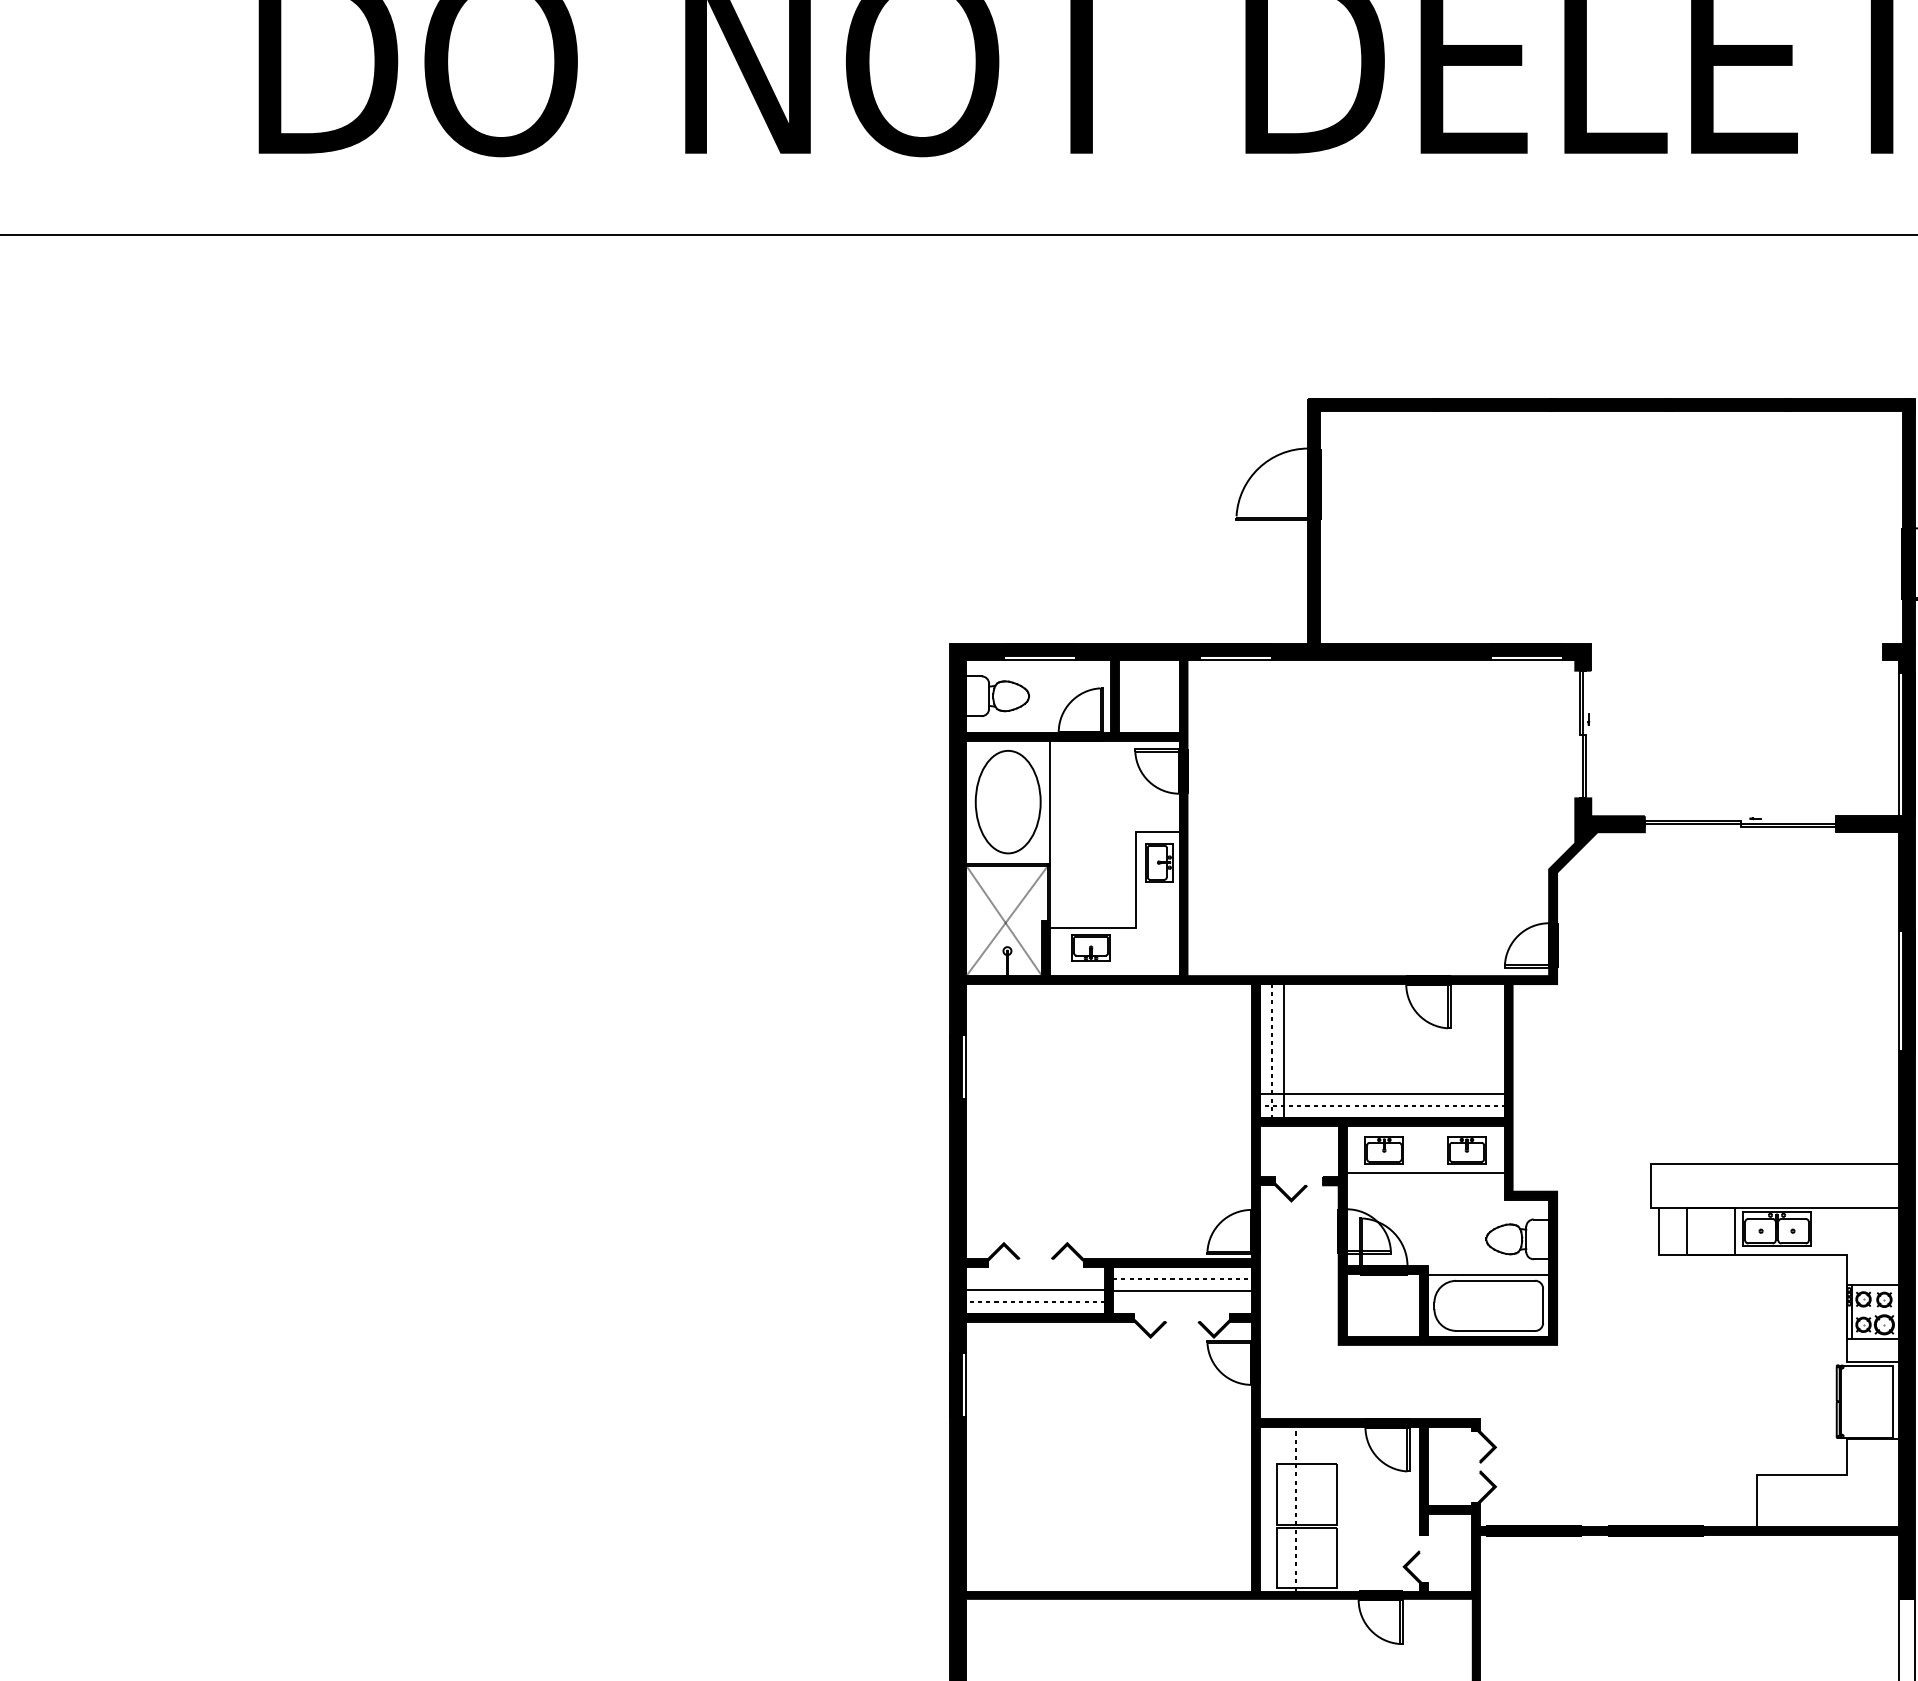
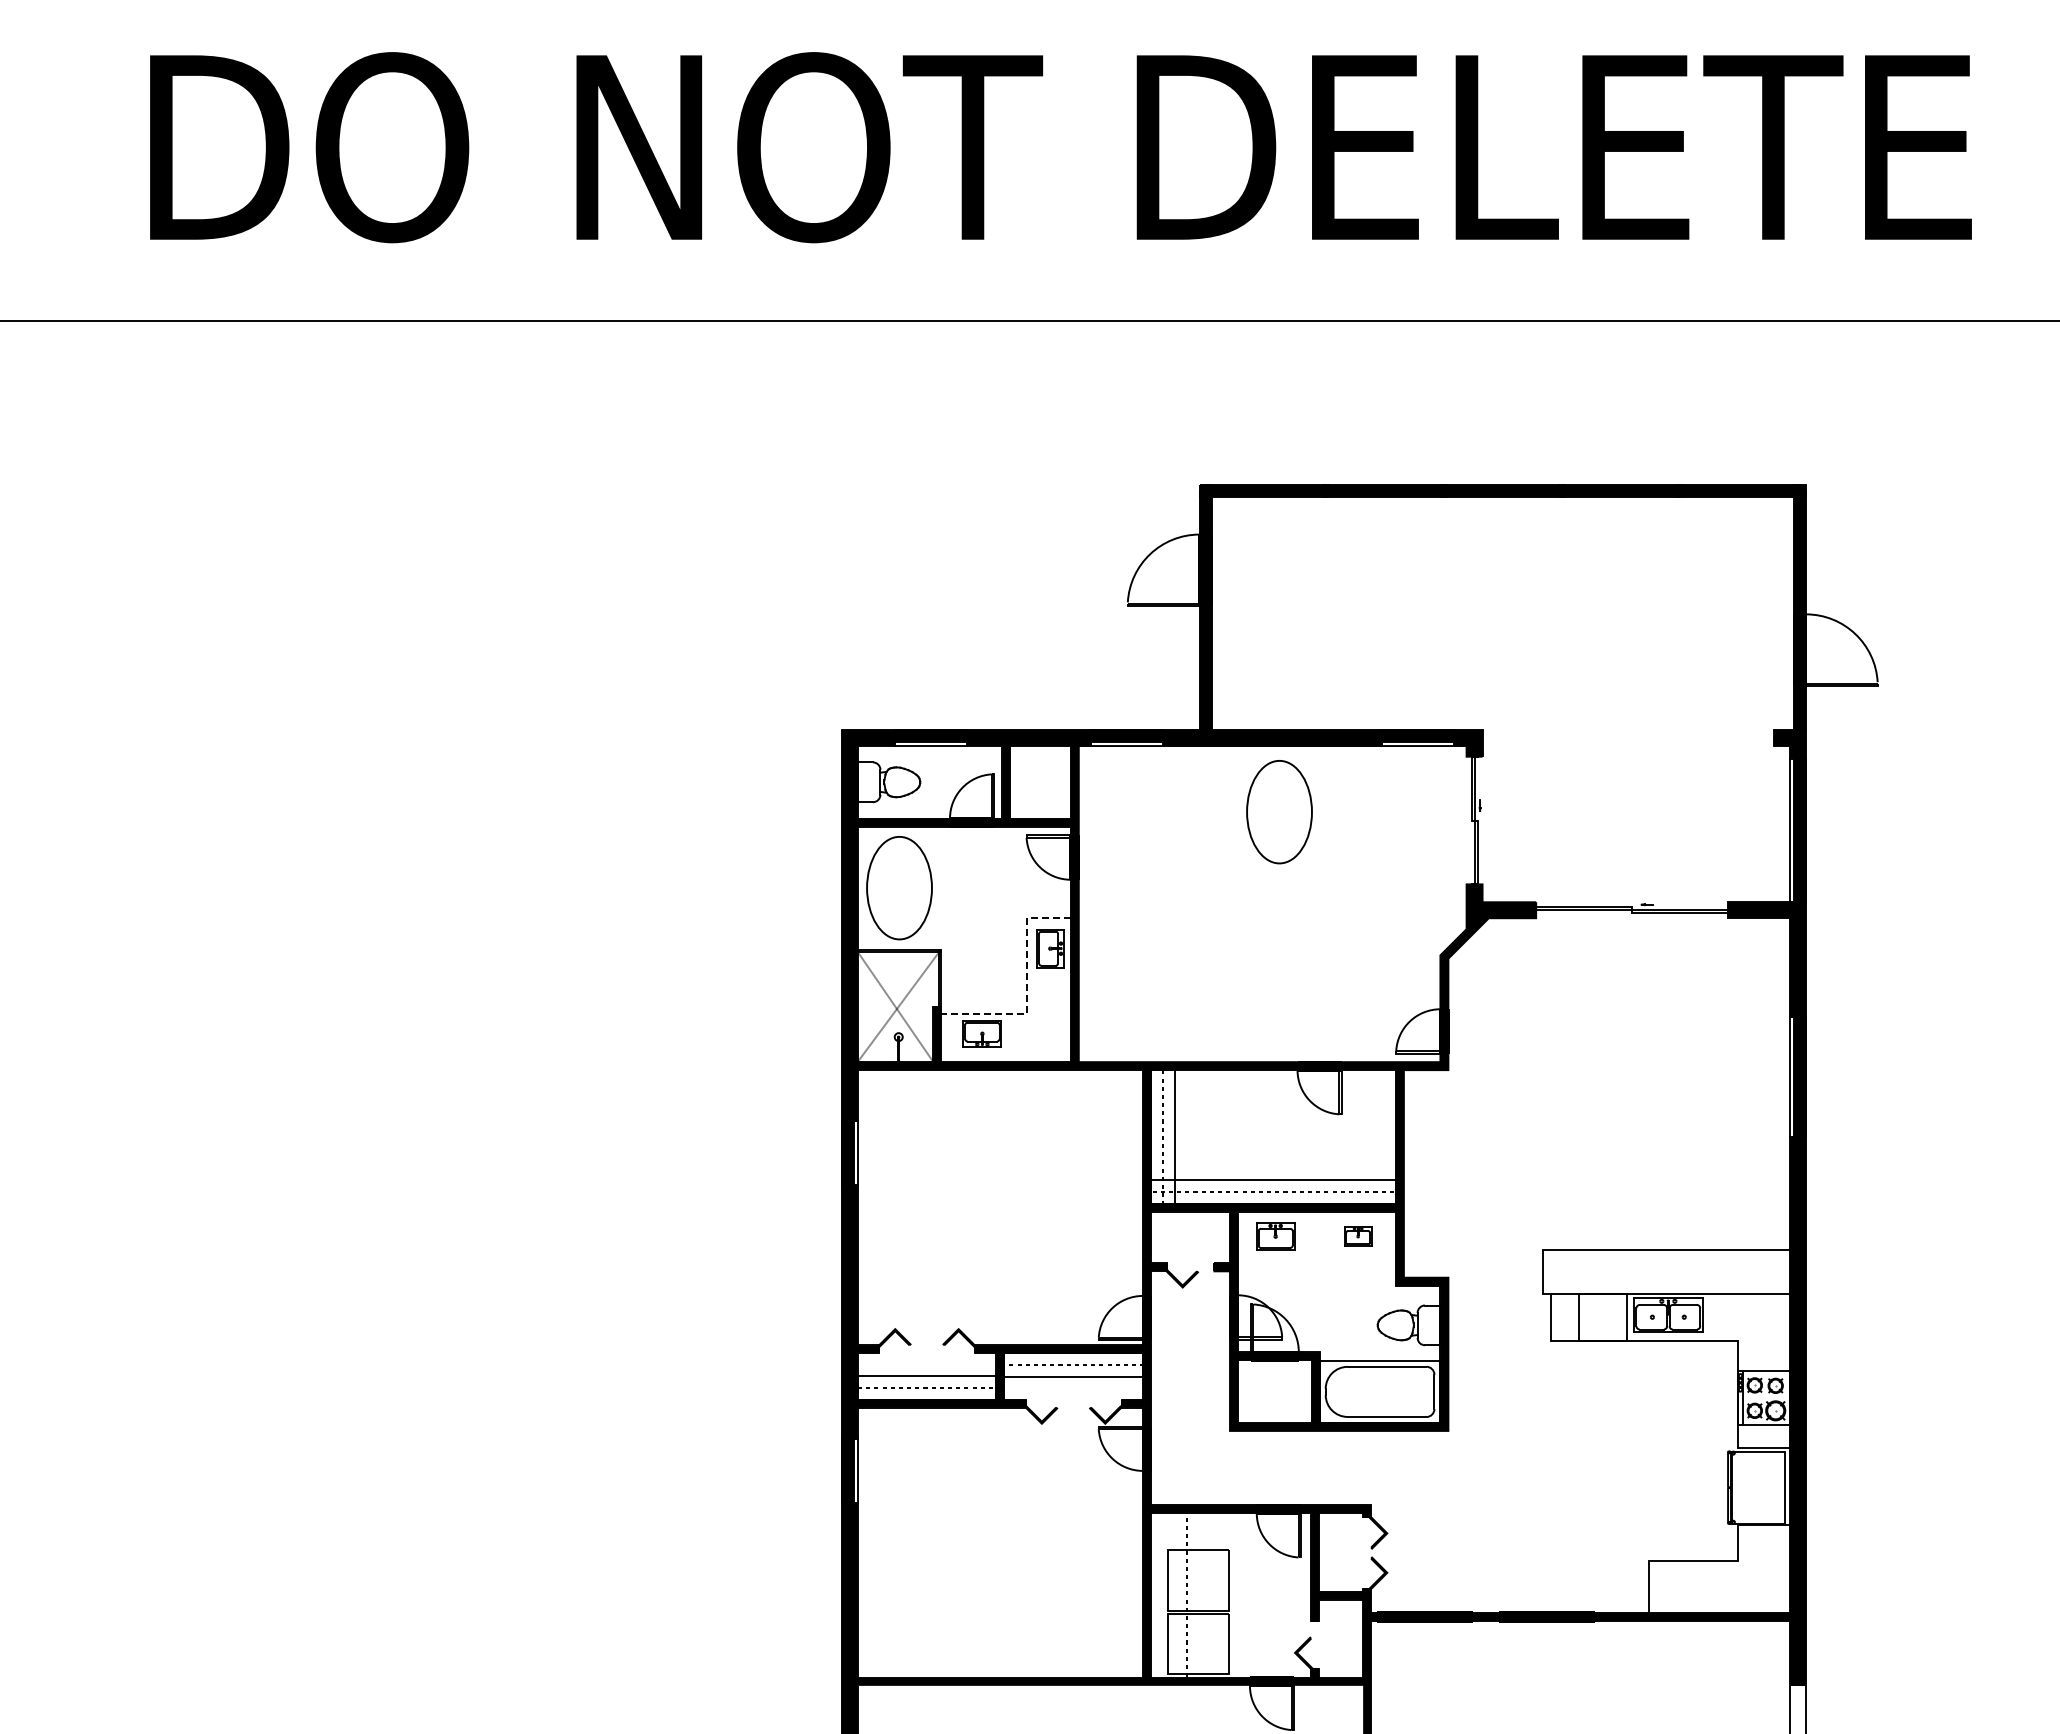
part: (1388, 726) -> (1279, 812), added
line: (1050, 801) -> (941, 887), removed
line: (1135, 901) -> (1026, 987), solid -> dashed
part: (1466, 1150) -> (1357, 1236), size x0.7
line: (1425, 1173) -> (1316, 1259), removed

